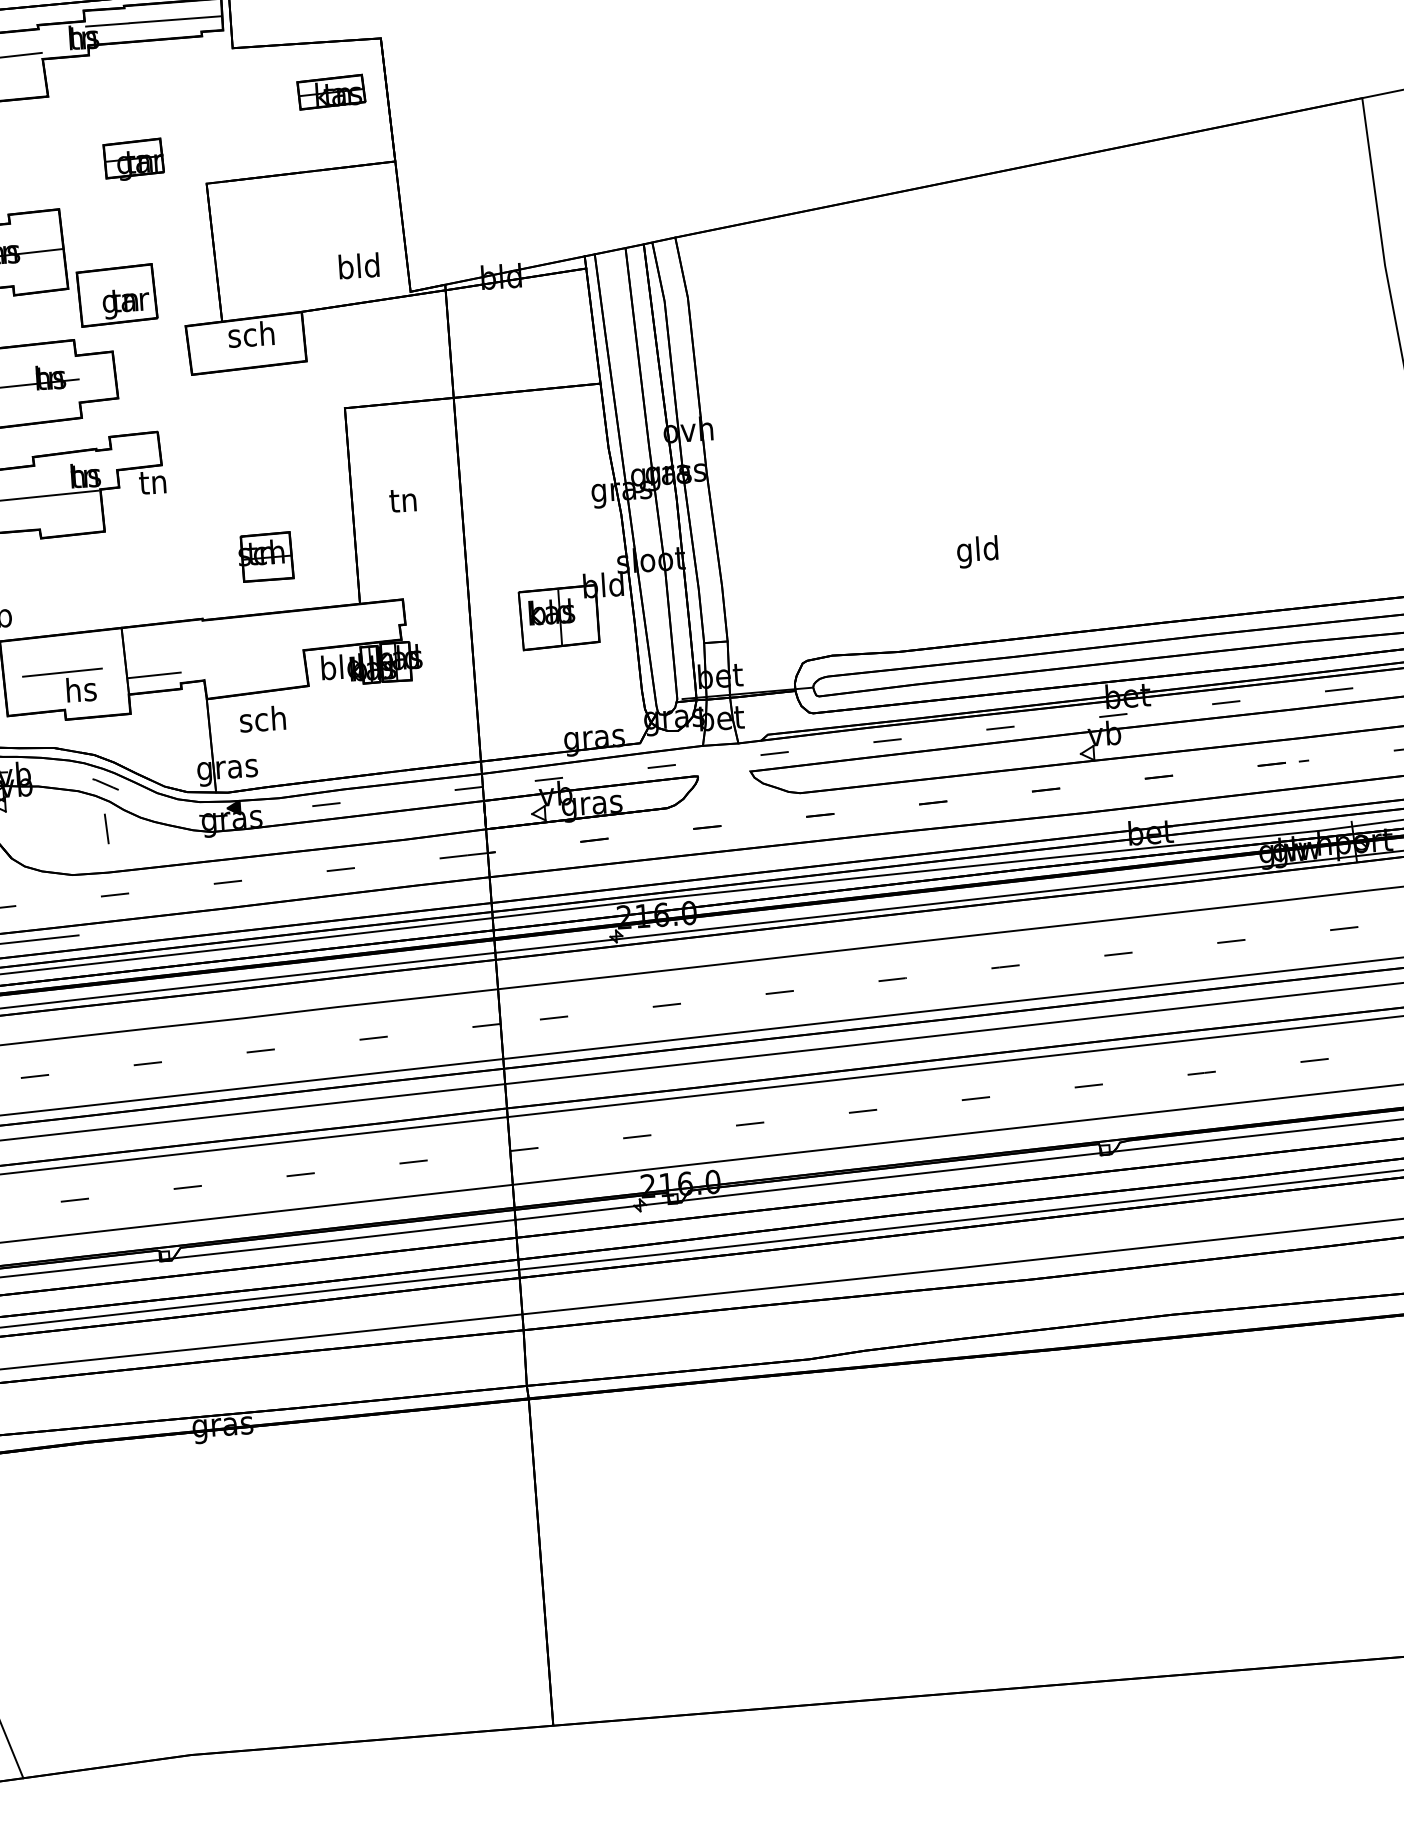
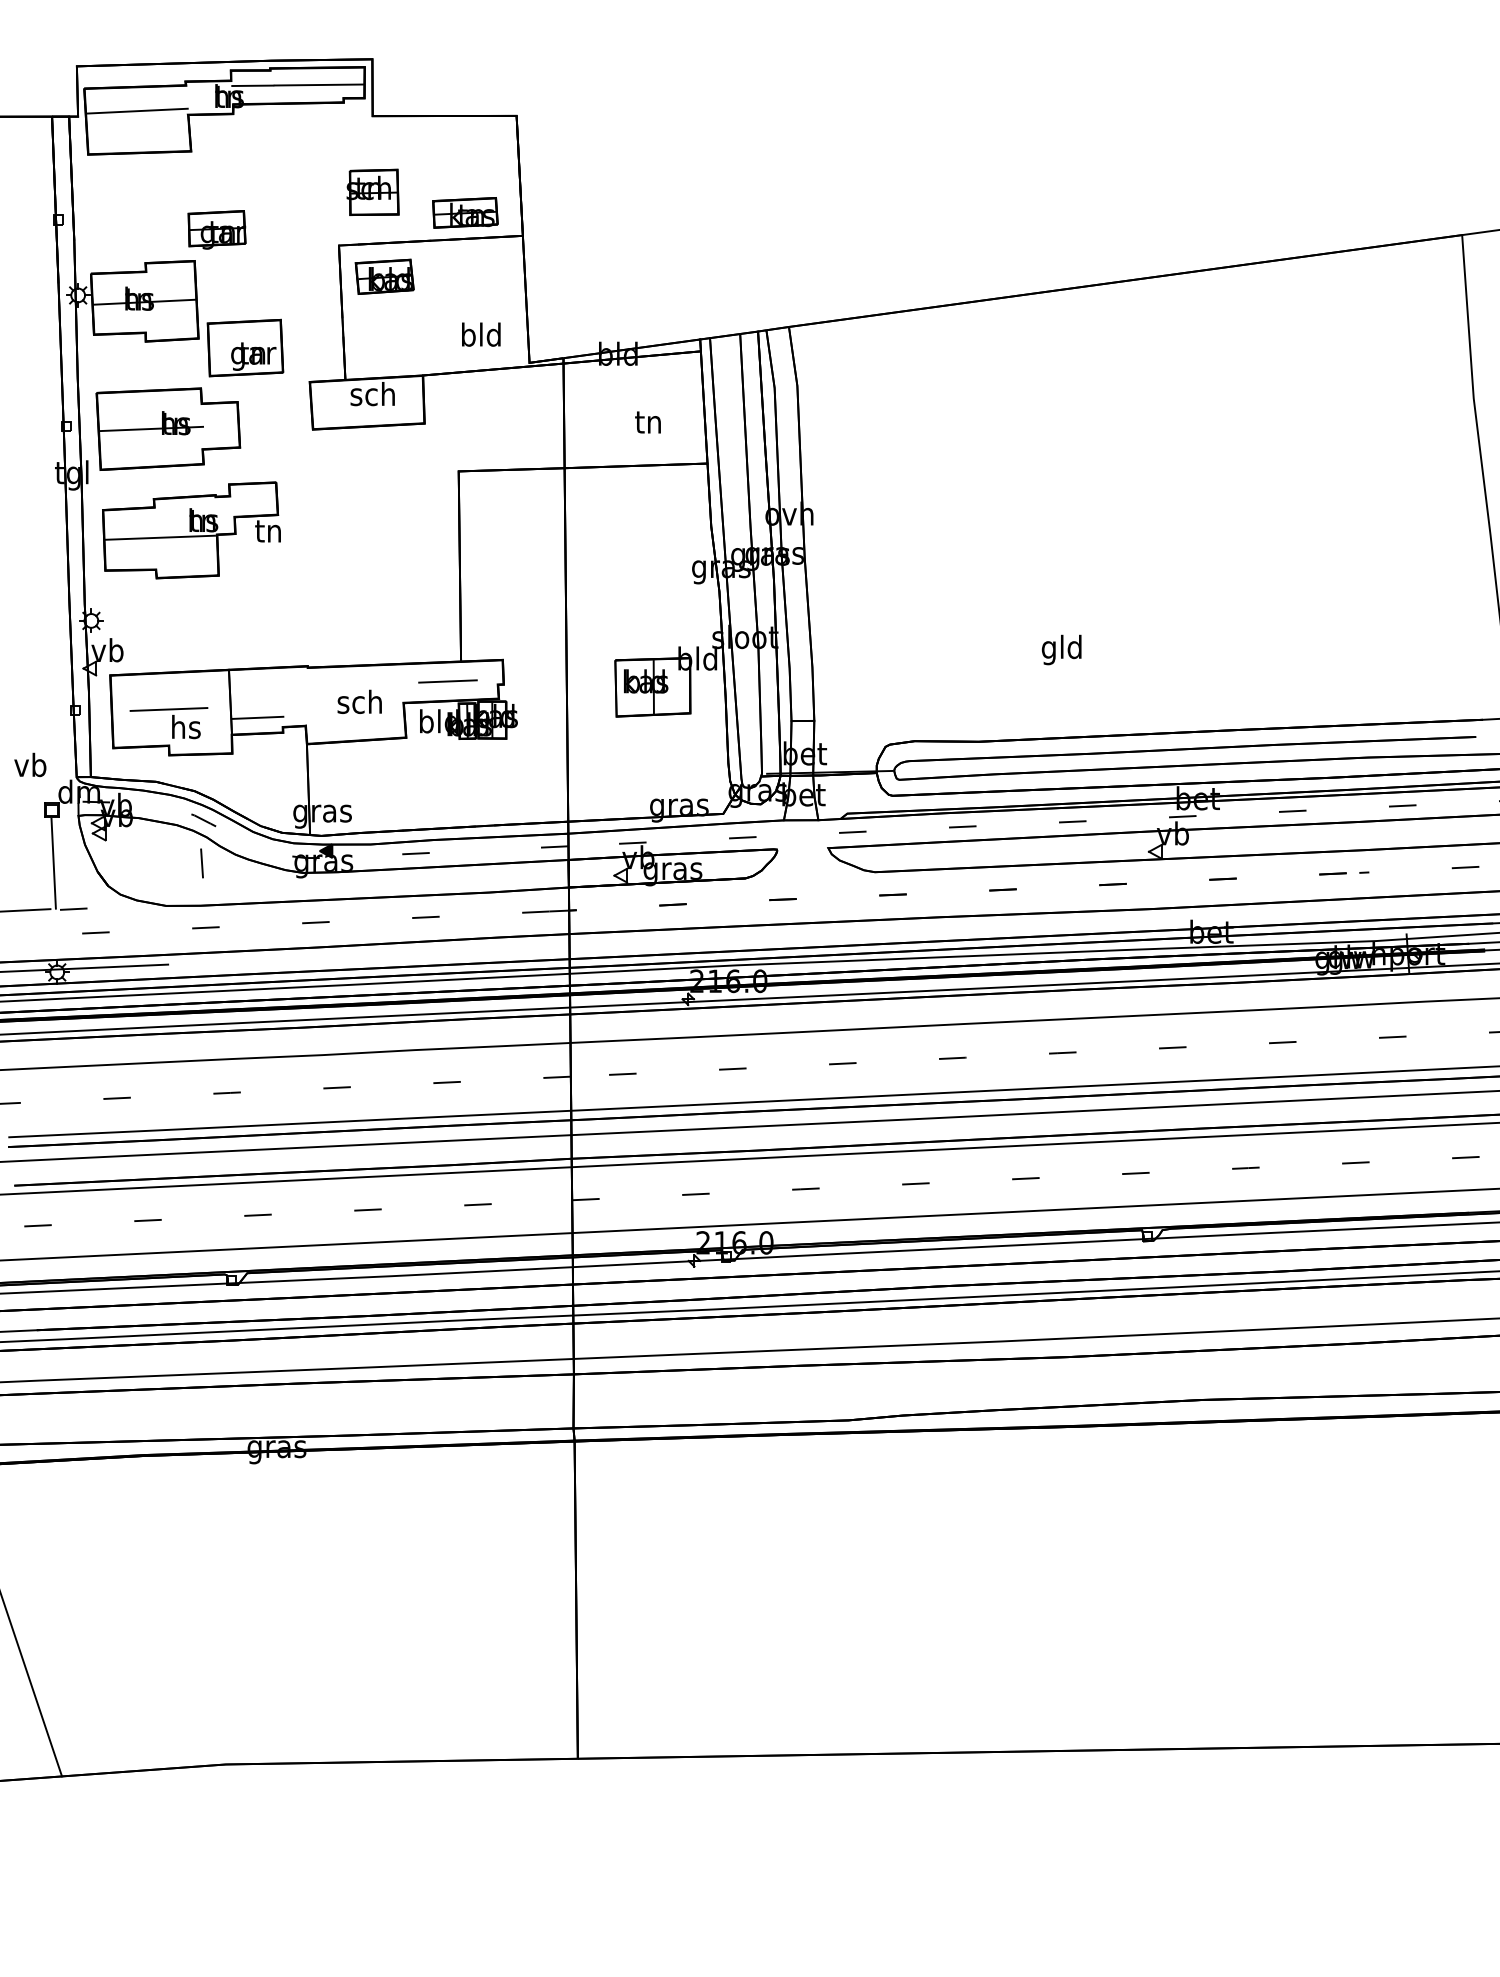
part: (331, 91) -> (465, 212), moved
part: (133, 159) -> (216, 229), moved
part: (255, 212) -> (384, 276), added
text: (402, 500) -> (647, 422), moved
part: (265, 556) -> (372, 191), moved
line: (347, 625) -> (447, 681), added
text: (262, 718) -> (359, 701), moved

